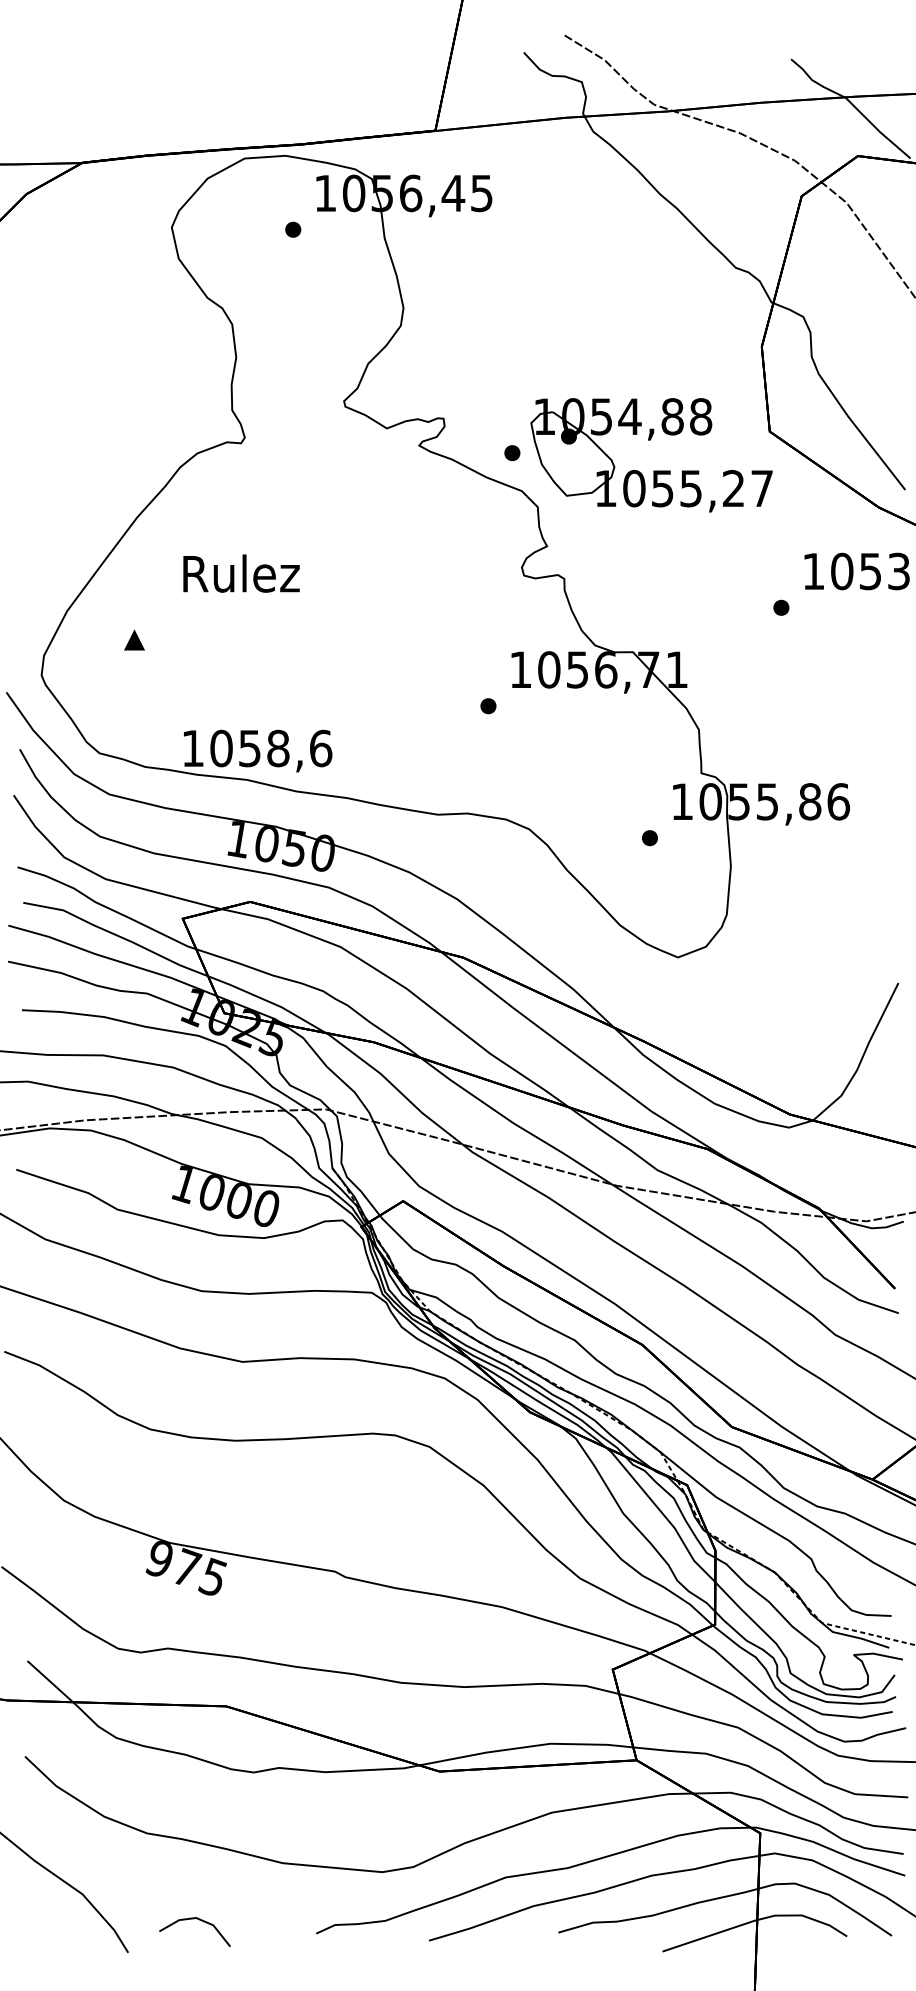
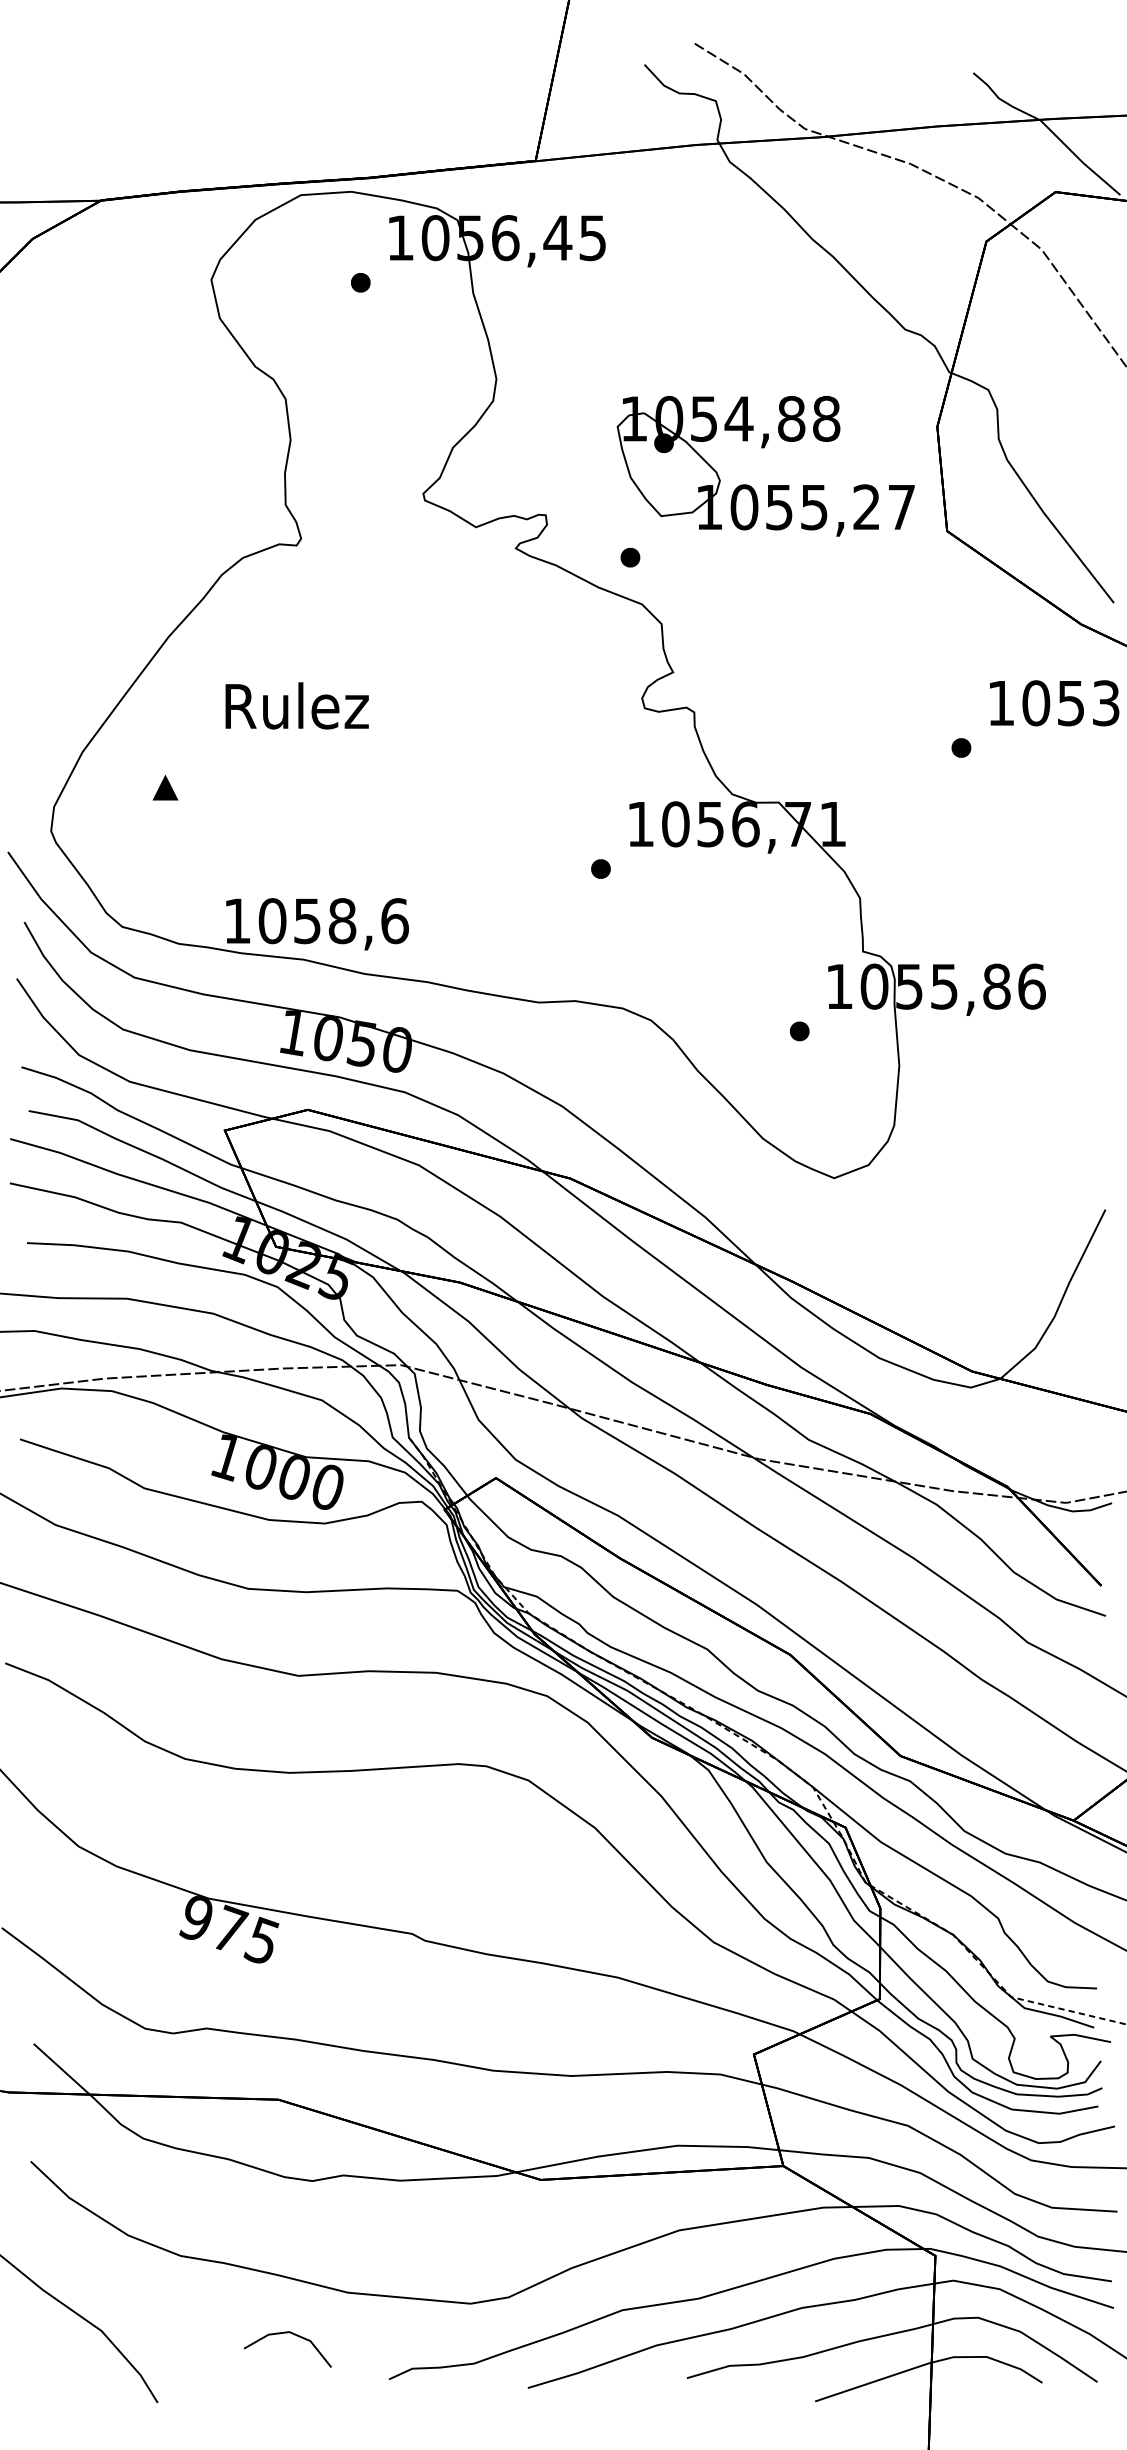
part: (650, 440) -> (764, 448), moved
line: (200, 1920) -> (294, 2335), moved

